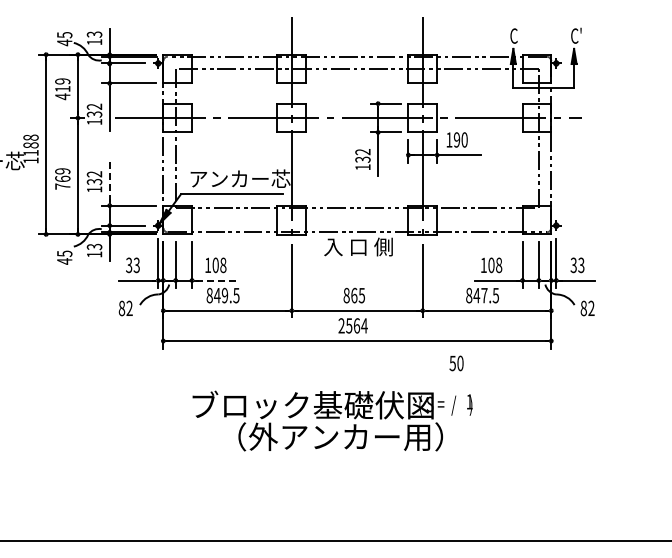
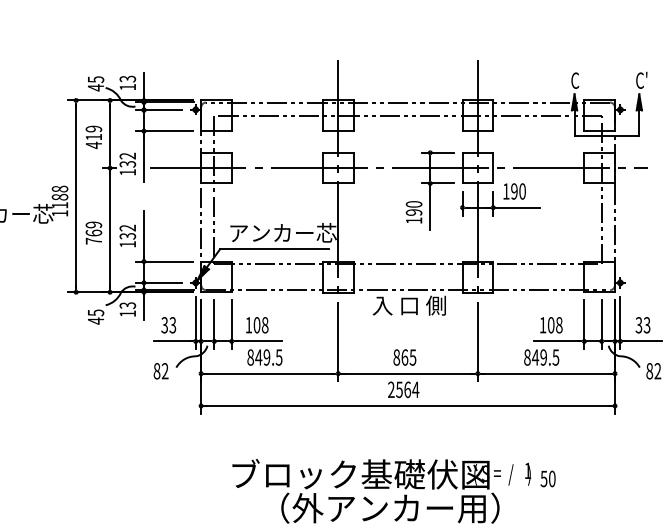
text: (362, 155) -> (413, 208), 132 -> 190
line: (109, 180) -> (143, 234), dashed -> solid
line: (217, 280) -> (258, 341), dashed -> solid
text: (484, 295) -> (543, 357), 847.5 -> 849.5
text: (456, 363) -> (548, 479), moved

